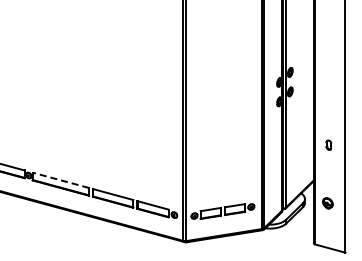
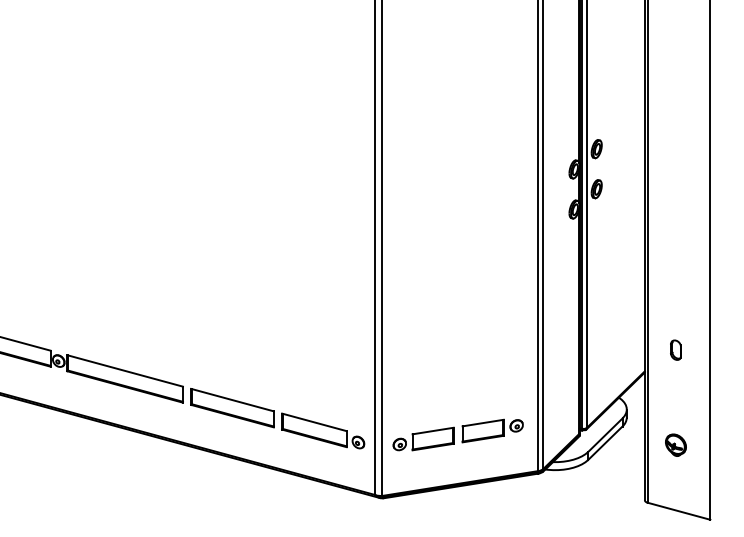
part: (328, 144) -> (675, 348), moved
line: (60, 180) -> (124, 371), dashed -> solid
part: (327, 203) -> (675, 445), moved

